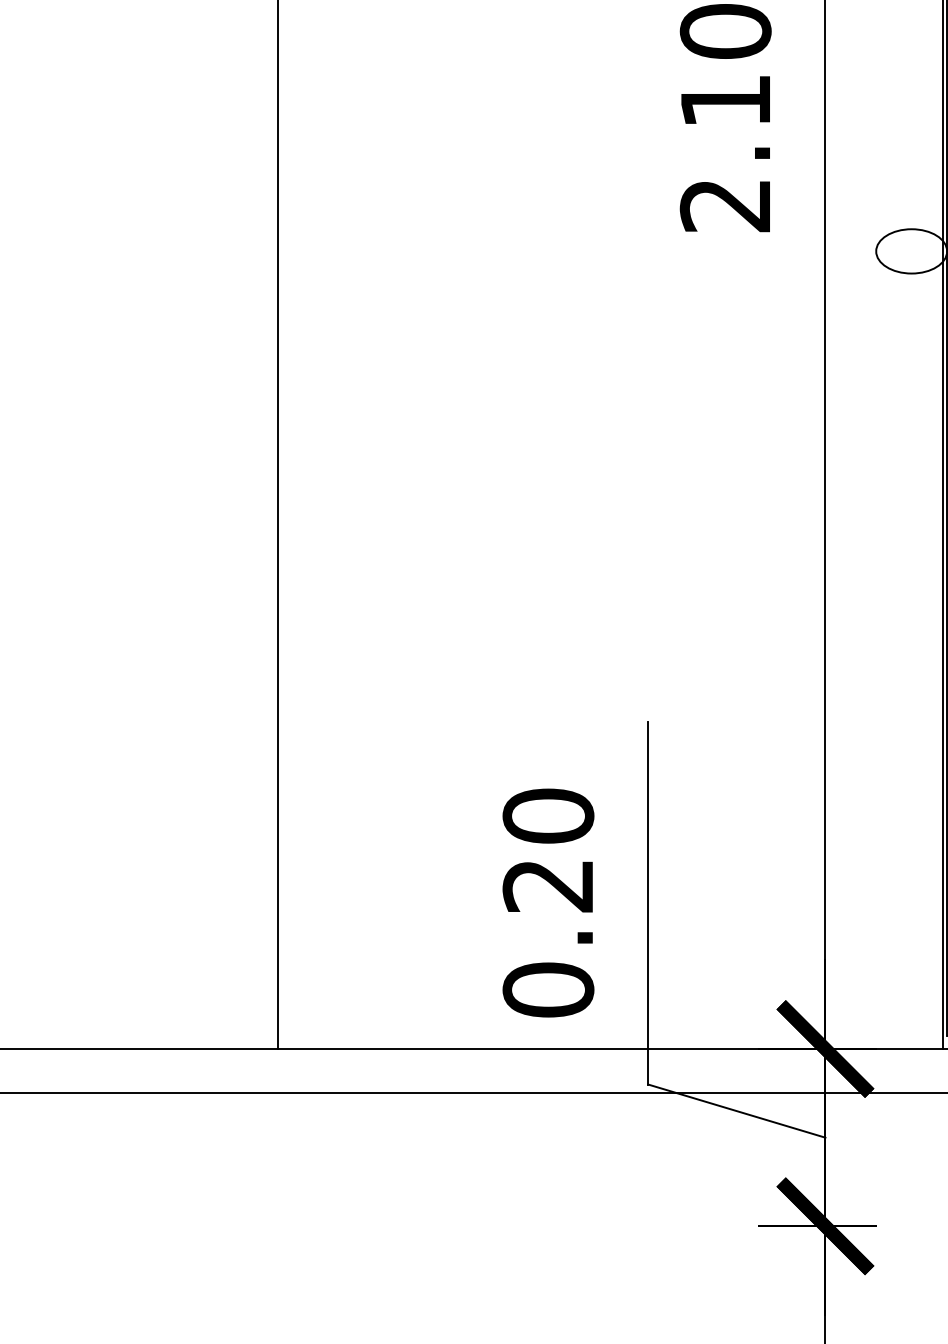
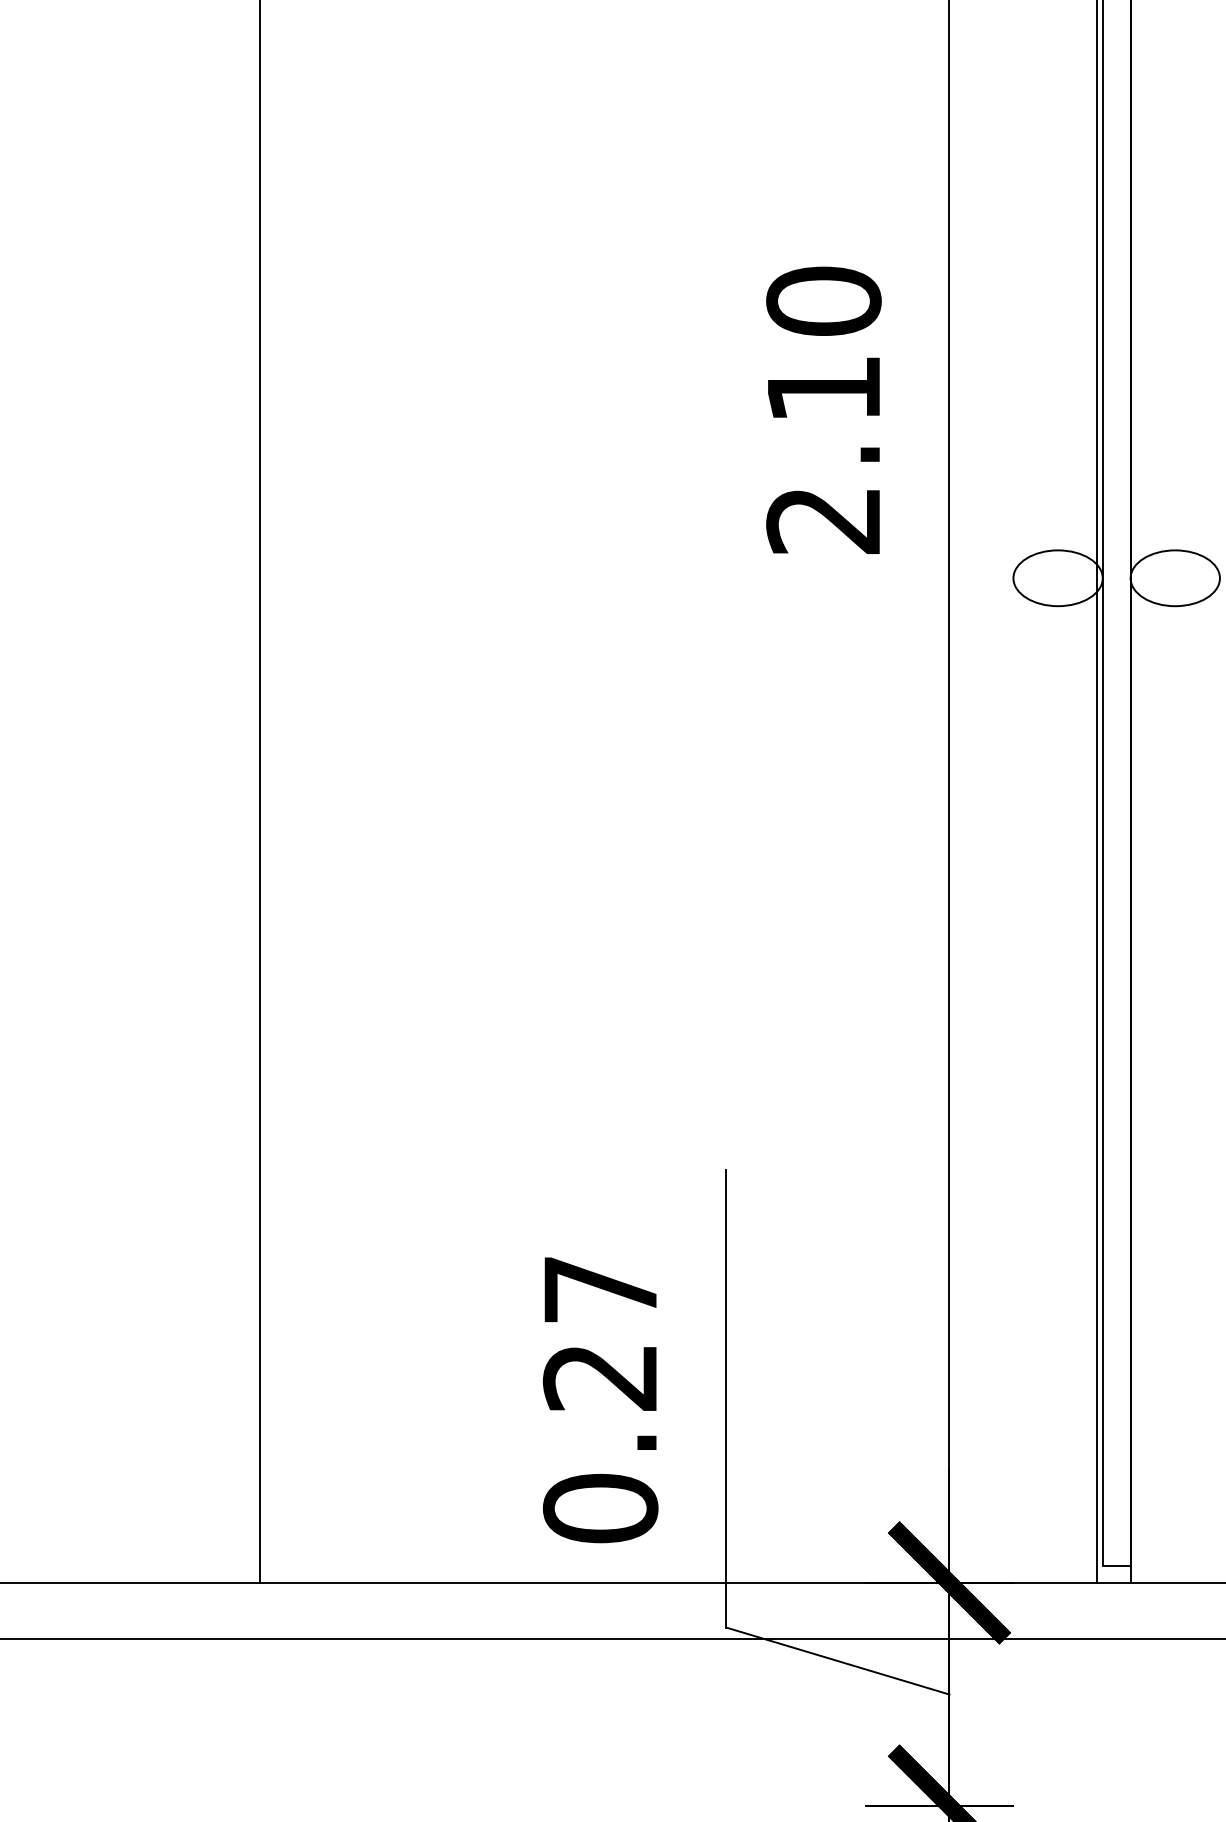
text: (548, 816) -> (600, 1289), 0.20 -> 0.27

